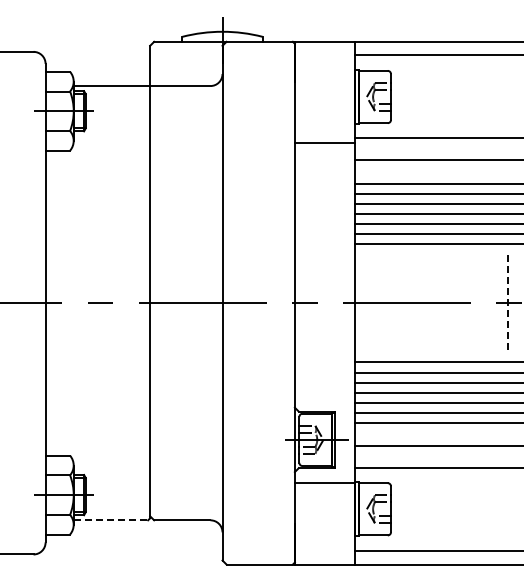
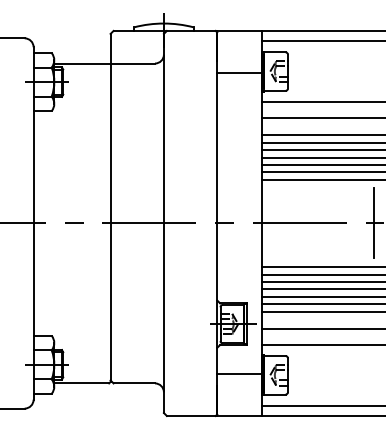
line: (324, 142) -> (239, 72), moved
line: (508, 302) -> (374, 222), dashed -> solid
line: (324, 483) -> (239, 373), moved
line: (111, 520) -> (82, 383), dashed -> solid

